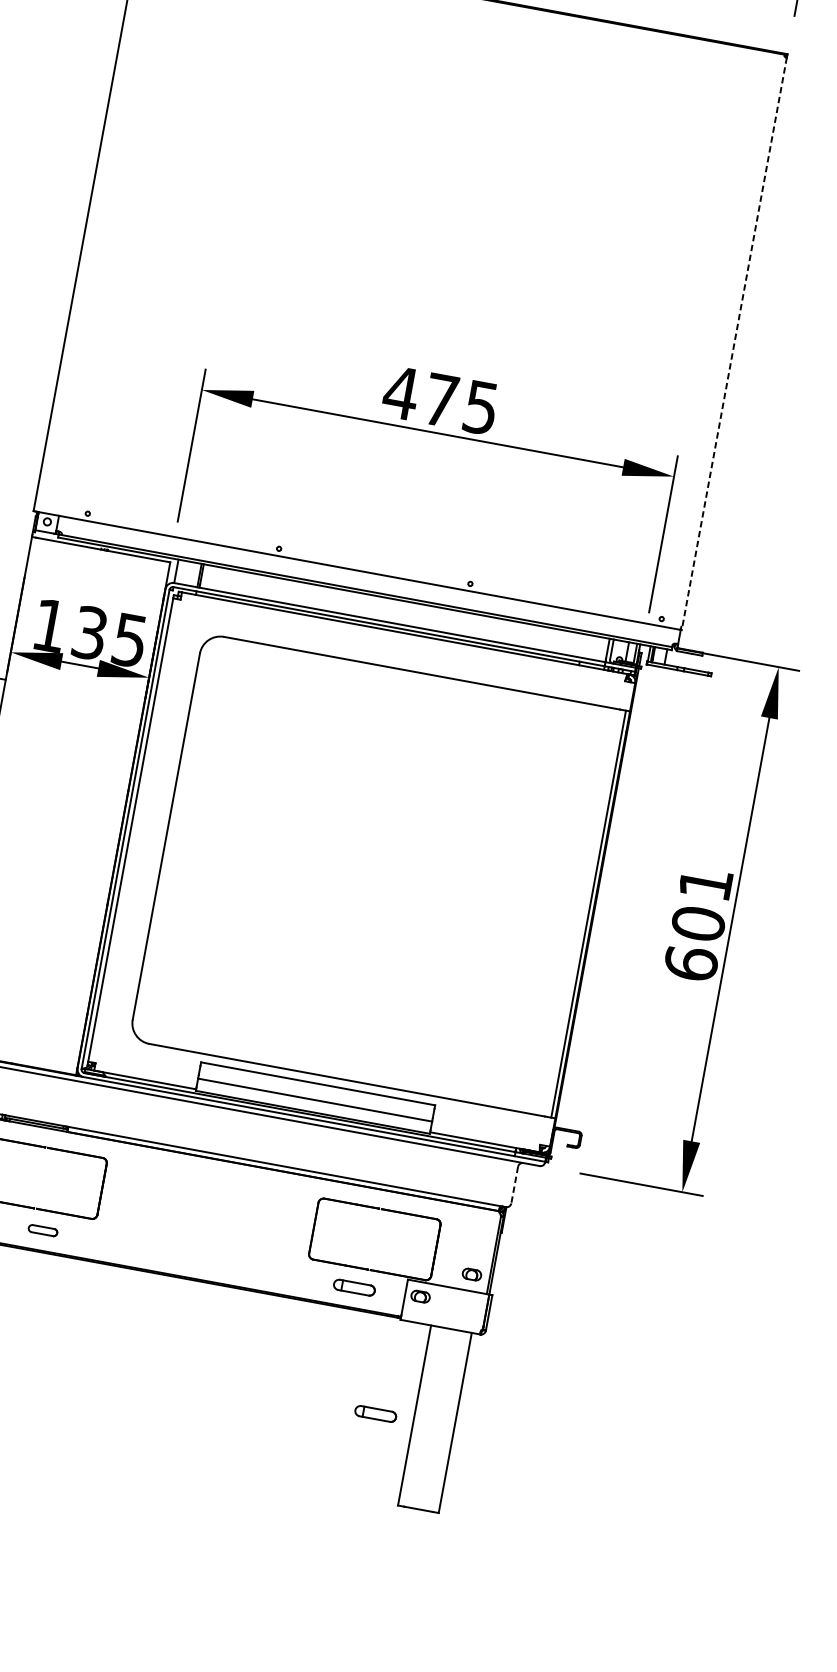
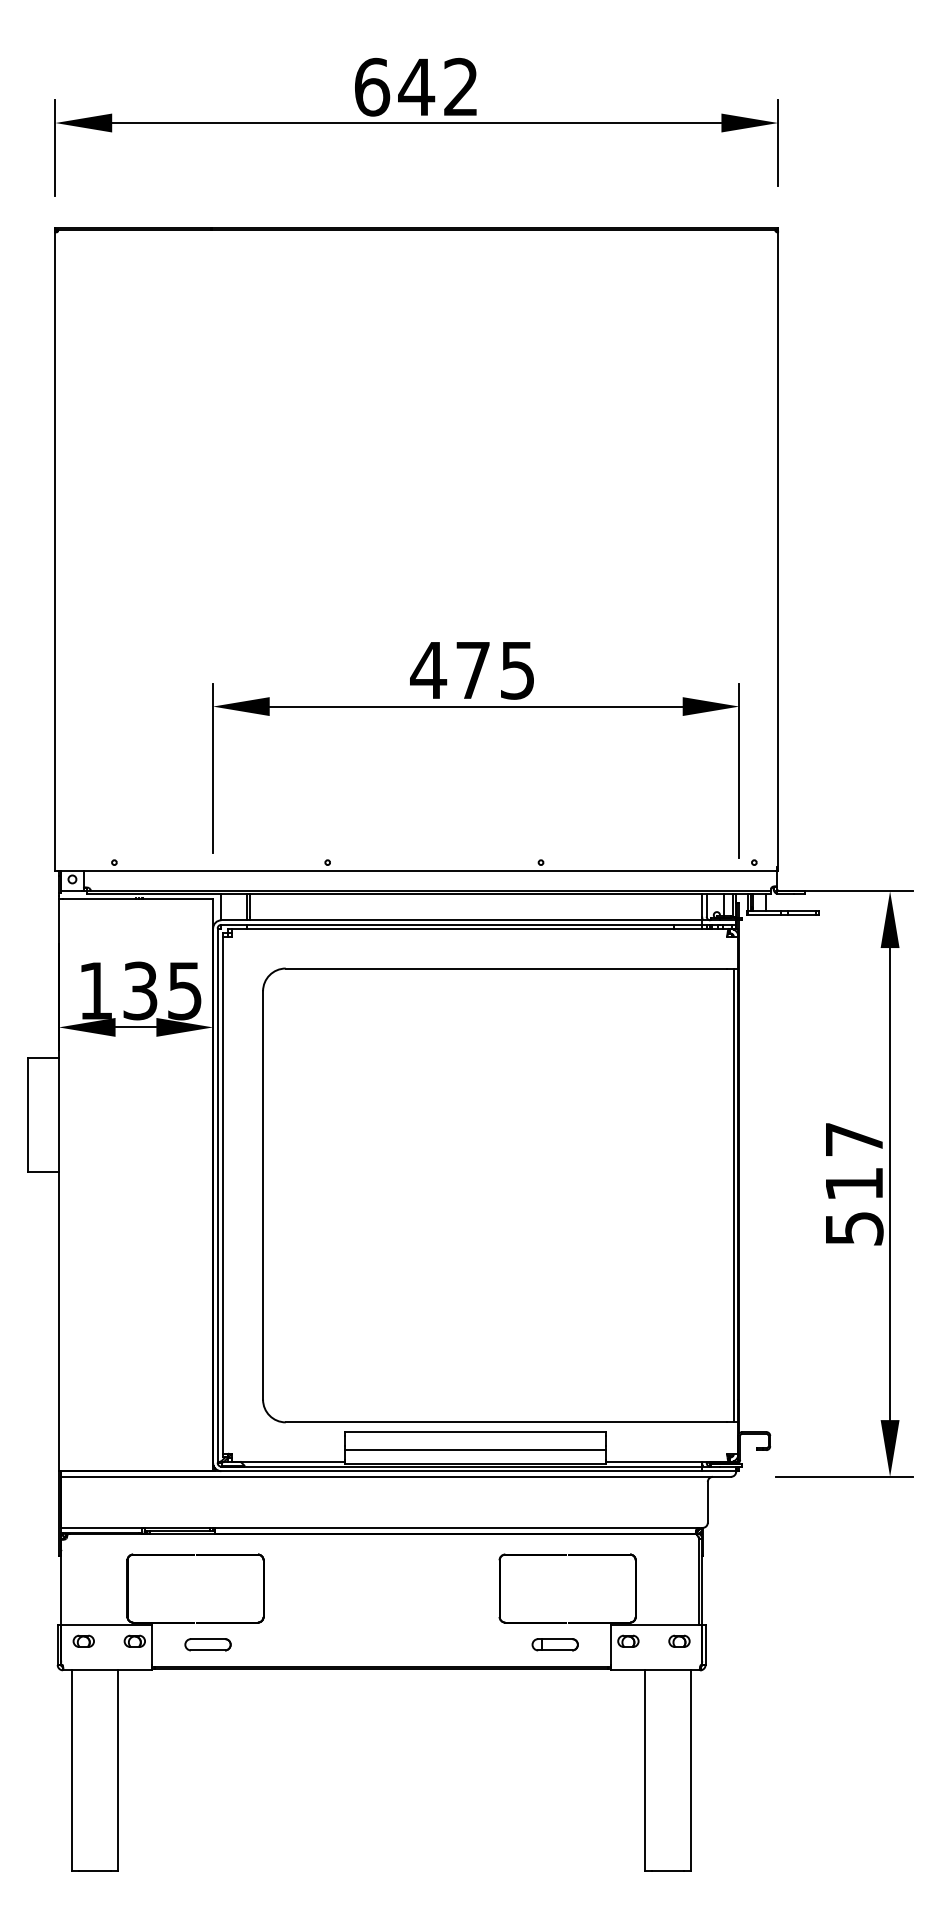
line: (734, 343) -> (778, 551), dashed -> solid
text: (698, 924) -> (854, 1184), 601 -> 517
line: (514, 1185) -> (707, 1502), dashed -> solid
part: (42, 1230) -> (207, 1644), size x1.43
part: (472, 1273) -> (679, 1640), moved
part: (375, 1413) -> (602, 1776), removed

